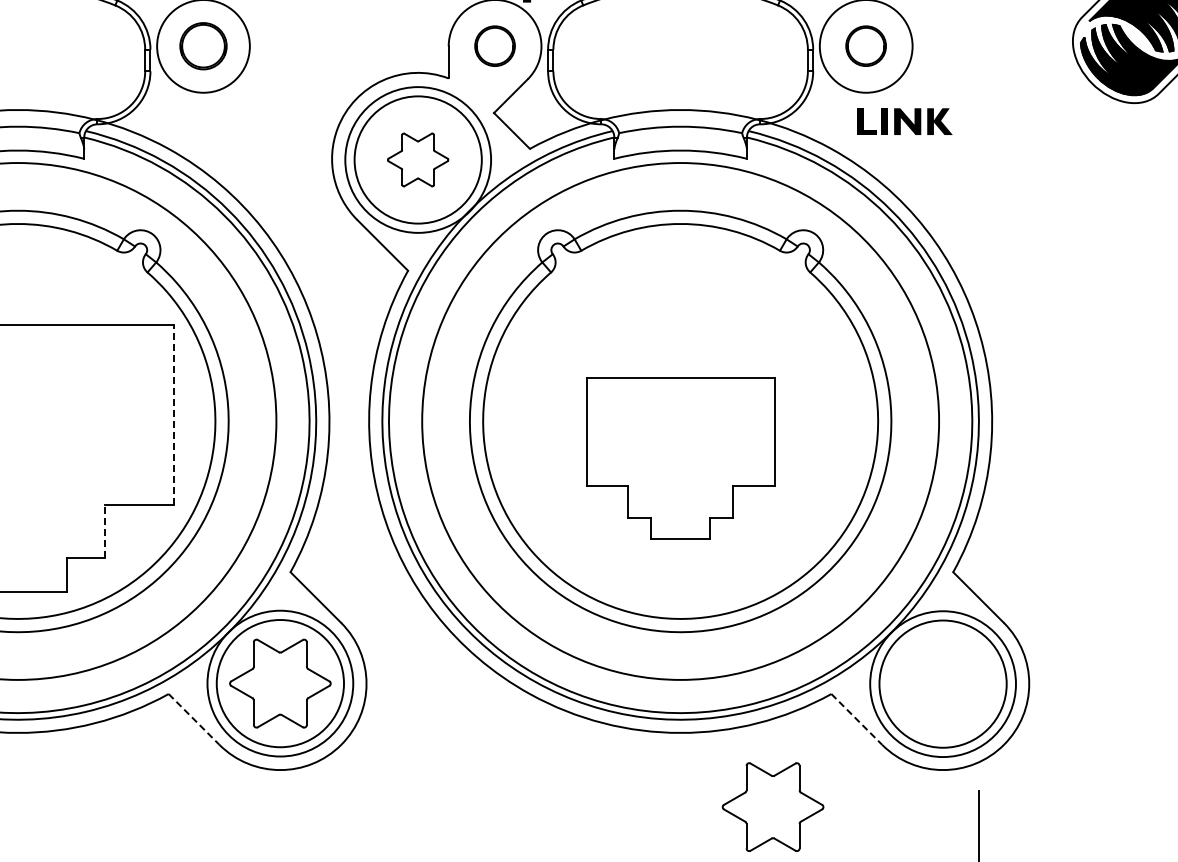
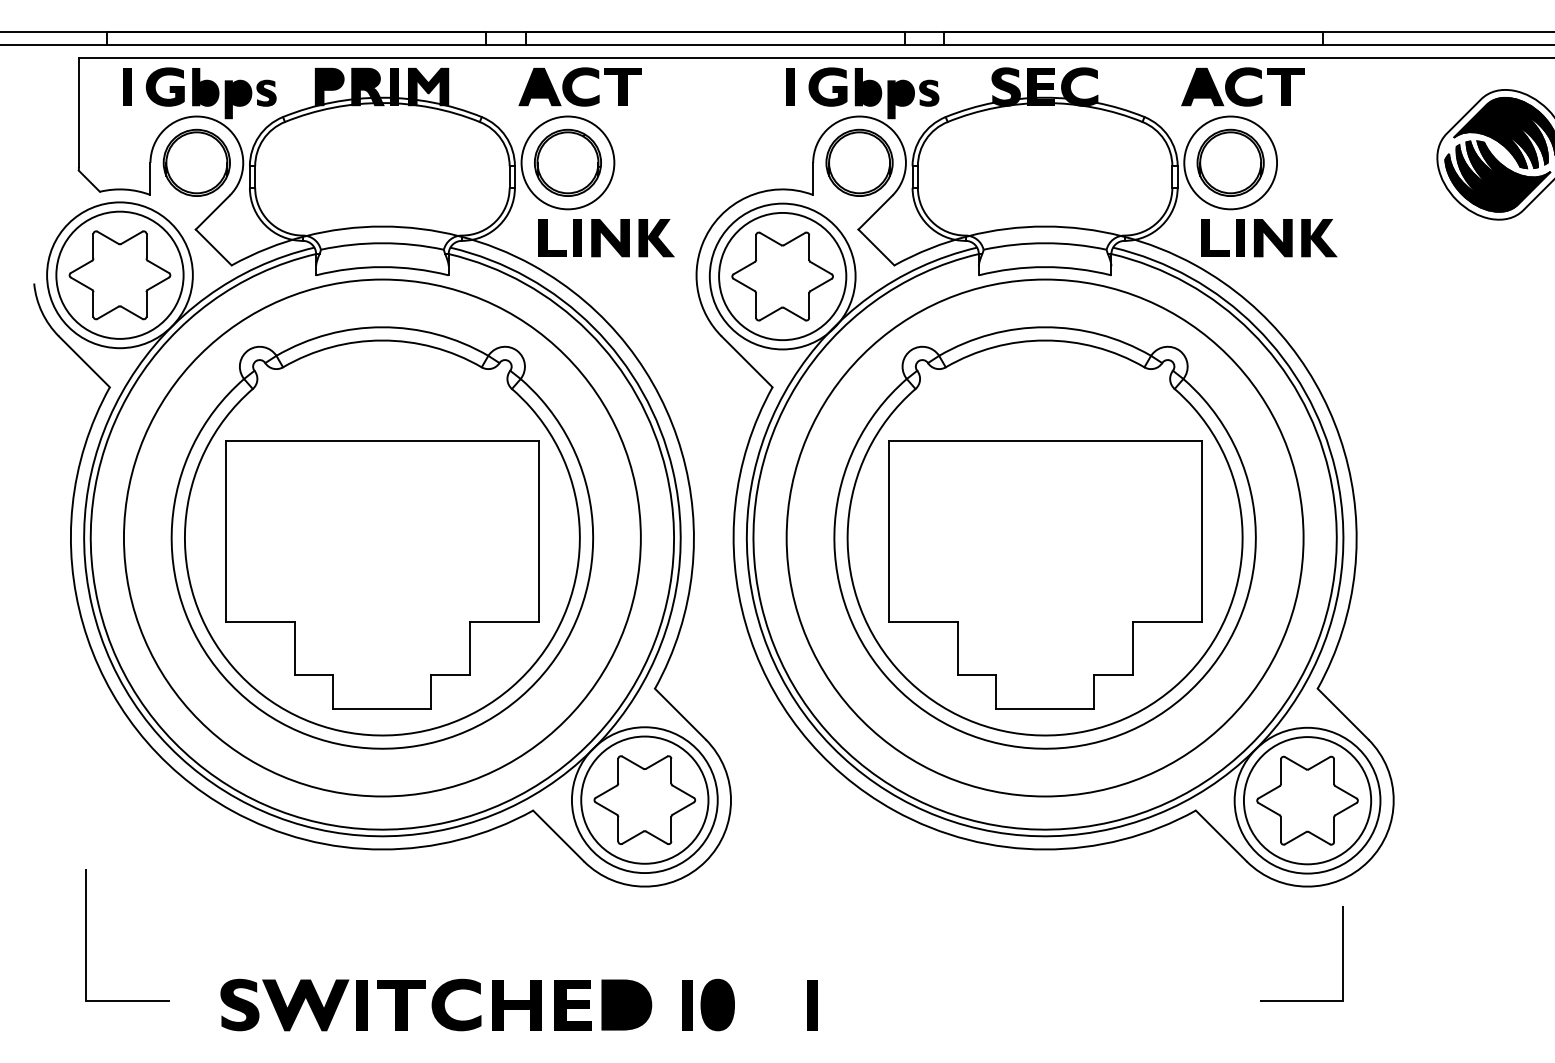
part: (203, 45) -> (567, 162), size x1.43
part: (495, 45) -> (859, 162), size x1.67
part: (866, 45) -> (1230, 162), size x1.67
part: (242, 121) -> (606, 238), added
part: (905, 121) -> (1269, 238), size x1.43
part: (418, 159) -> (782, 276), size x1.67
line: (174, 413) -> (538, 530), dashed -> solid
part: (681, 457) -> (1045, 574), size x1.67
line: (105, 531) -> (469, 648), dashed -> solid
line: (194, 718) -> (558, 835), dashed -> solid
line: (857, 718) -> (1221, 835), dashed -> solid
part: (773, 806) -> (1307, 800), moved

